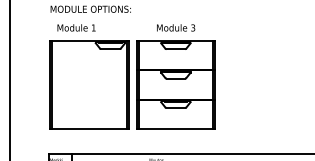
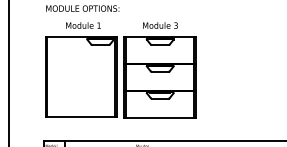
text: (76, 27) -> (83, 25), moved

